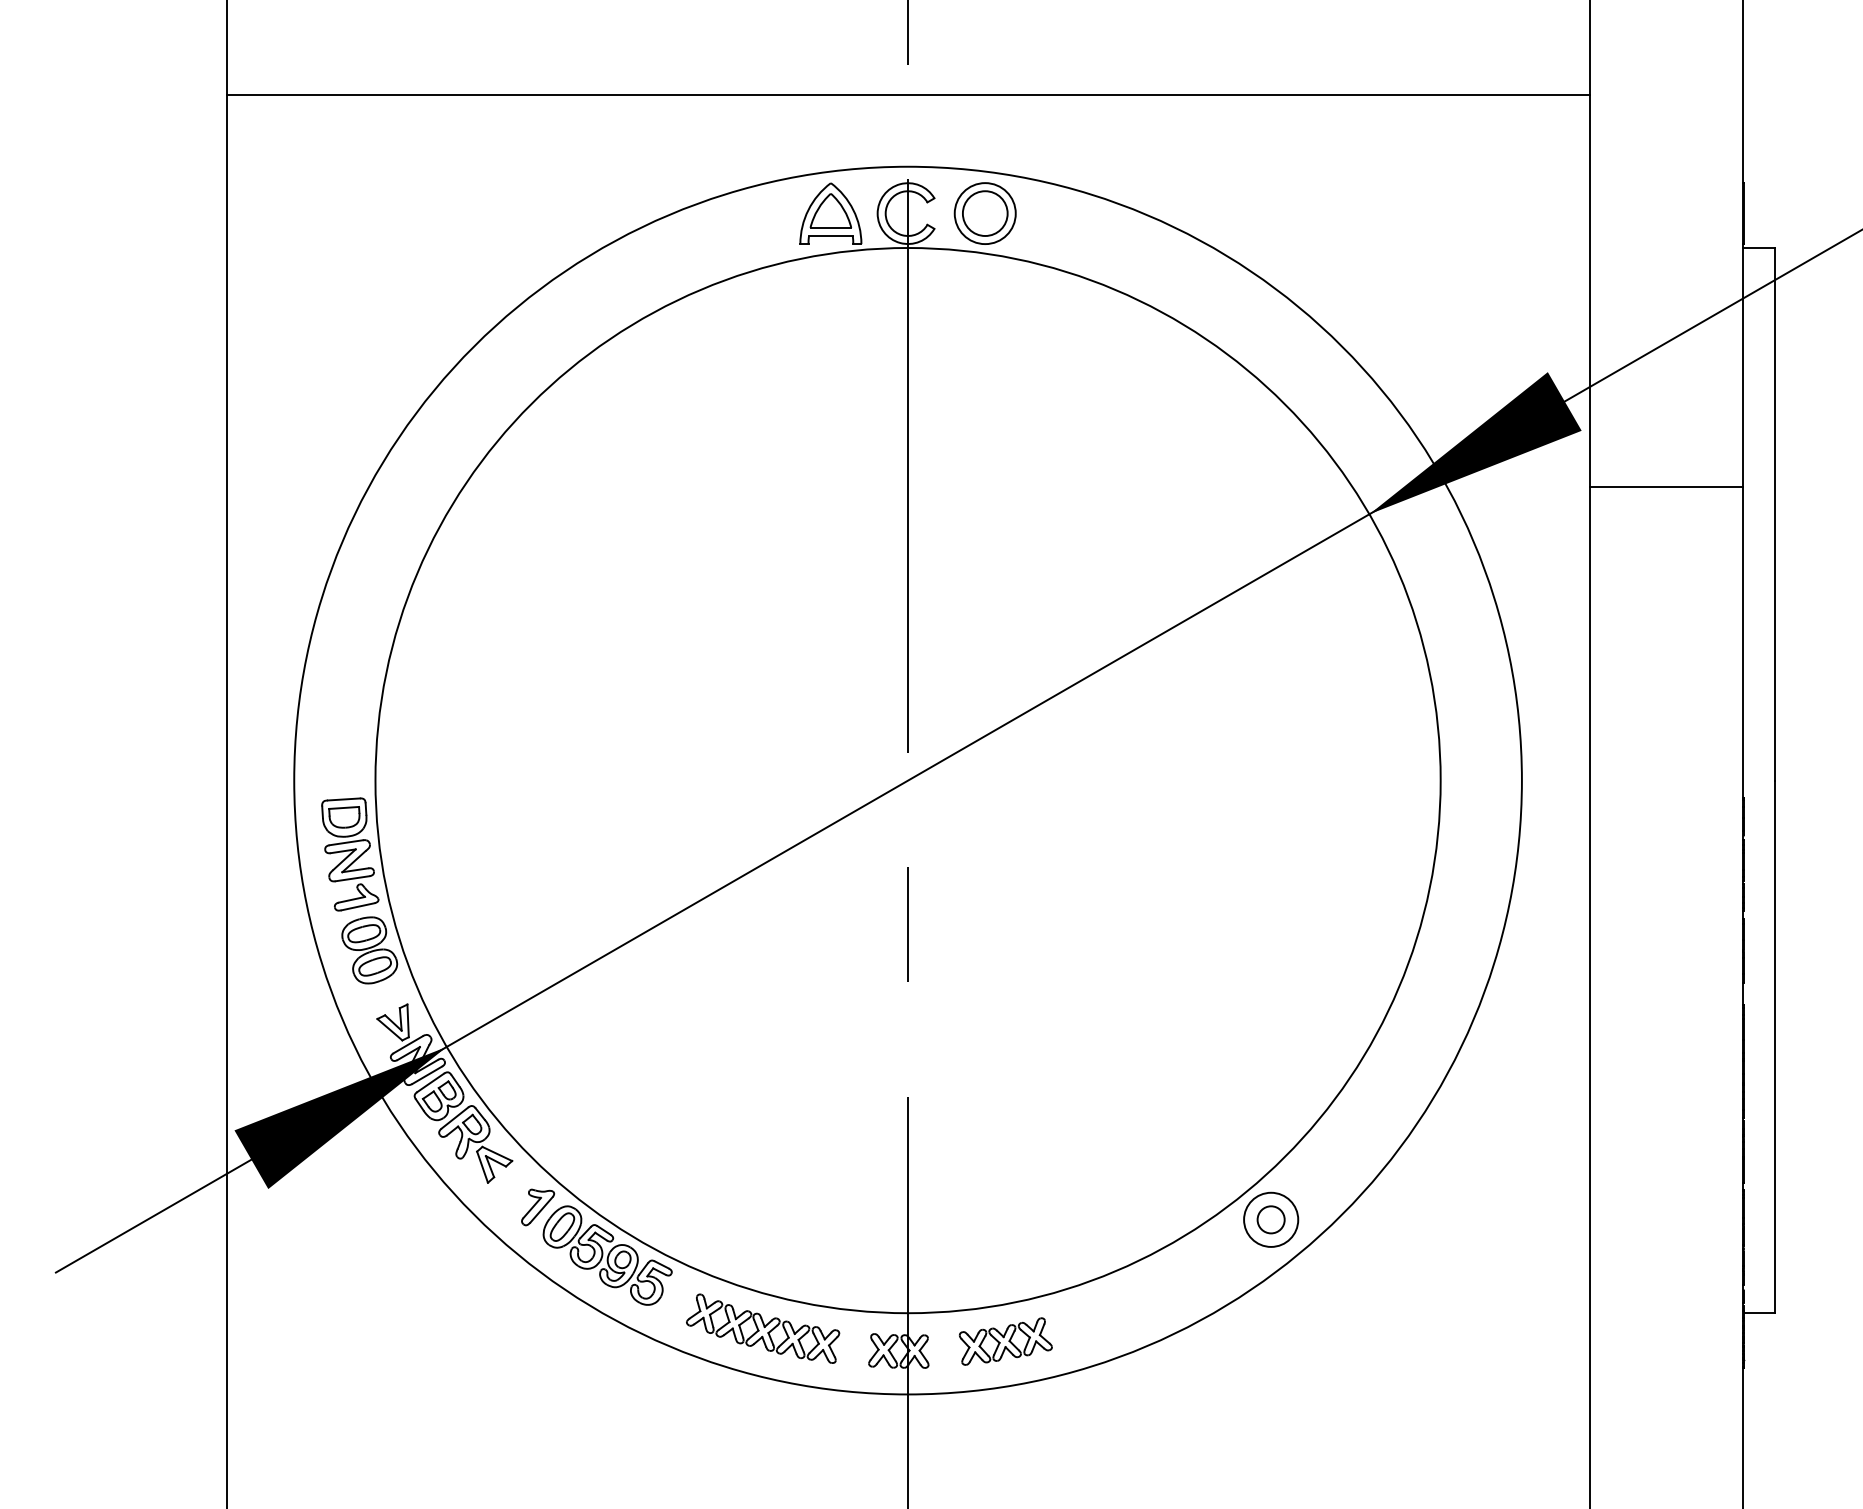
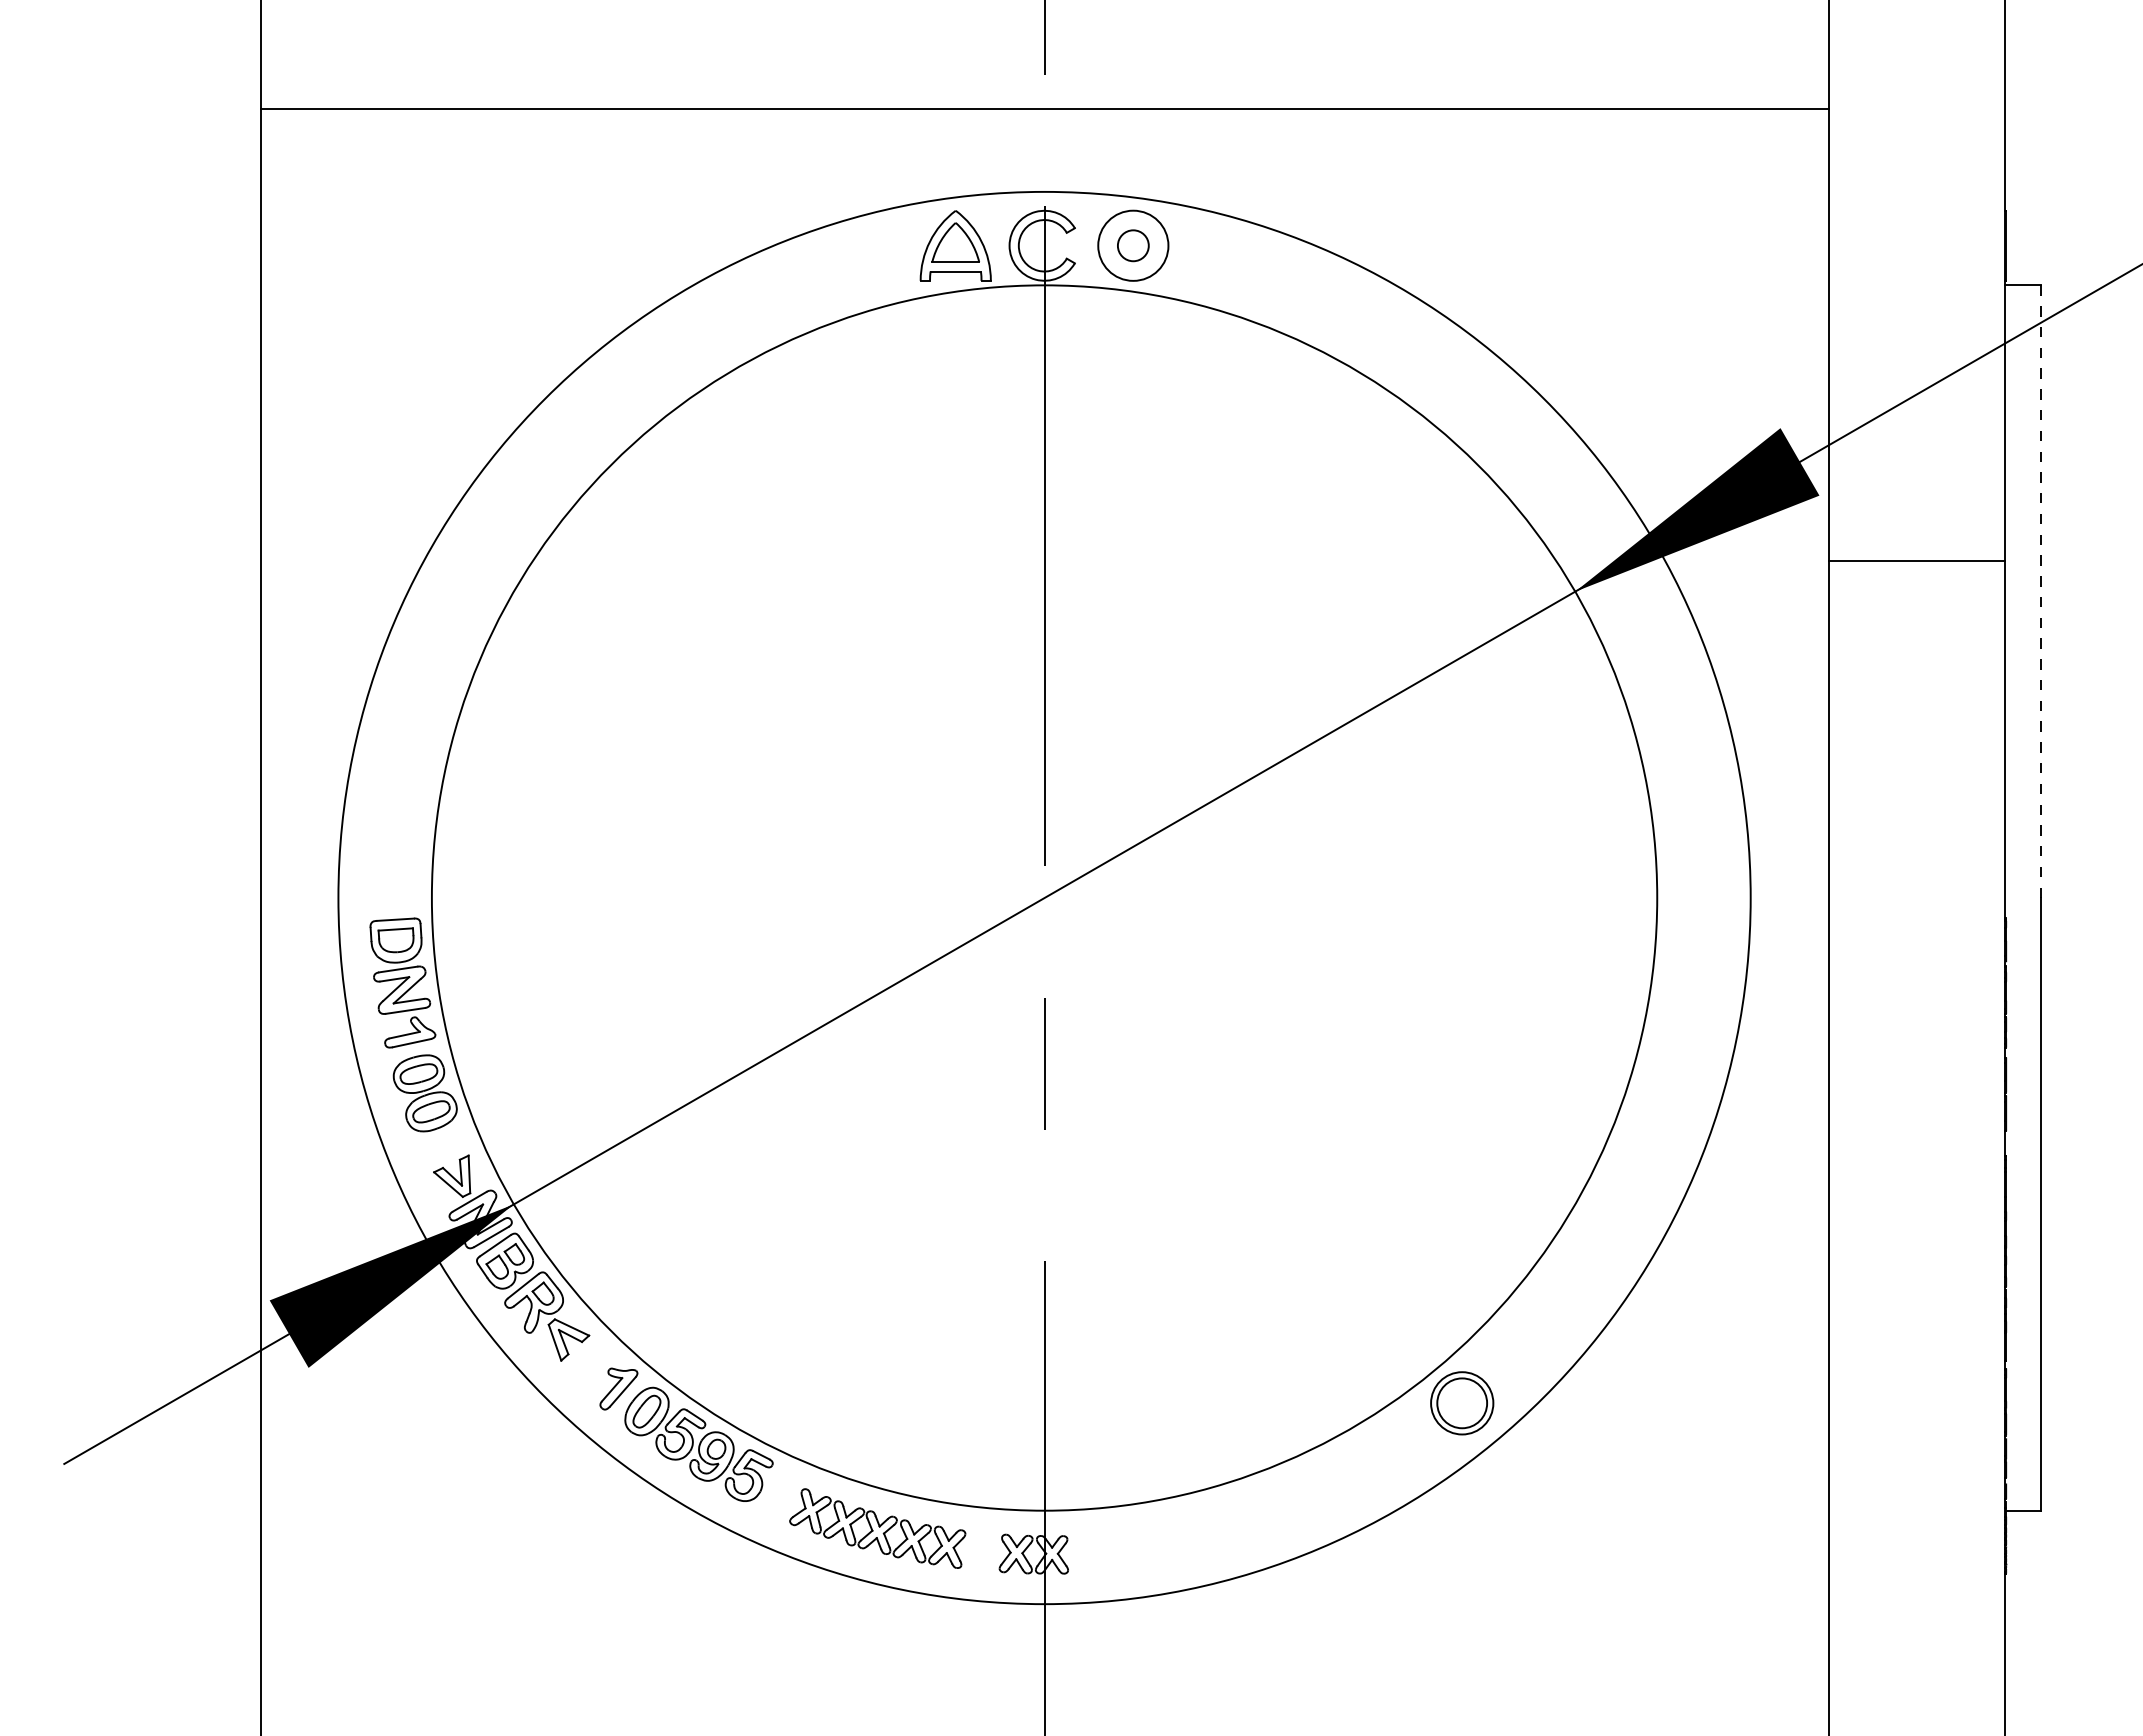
circle: (985, 213) -> (1133, 245), size x0.6
line: (1774, 514) -> (2041, 591), solid -> dashed
circle: (1270, 1219) -> (1461, 1402), size x1.6
part: (1005, 1341) -> (1156, 1543), removed

